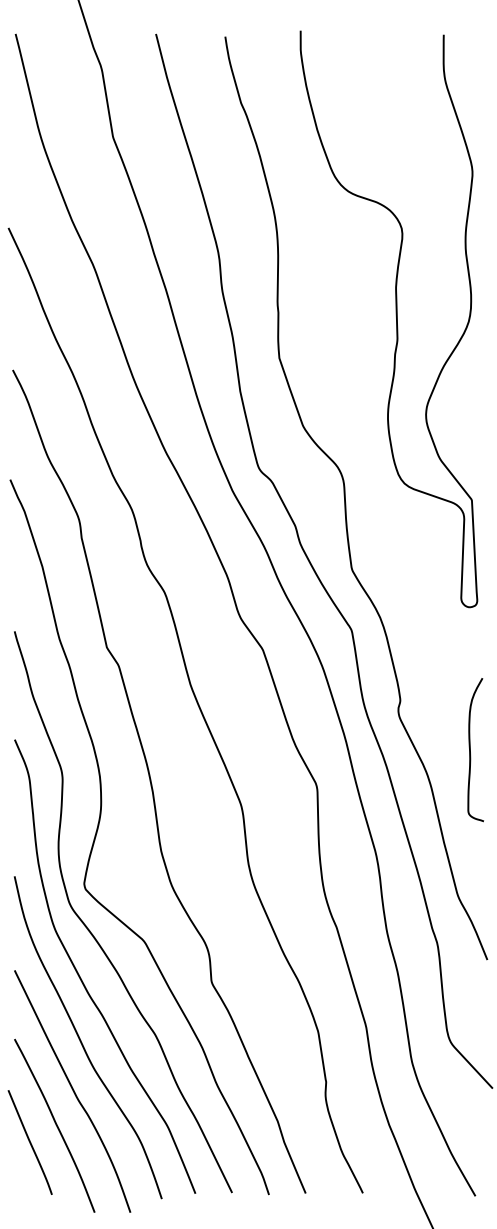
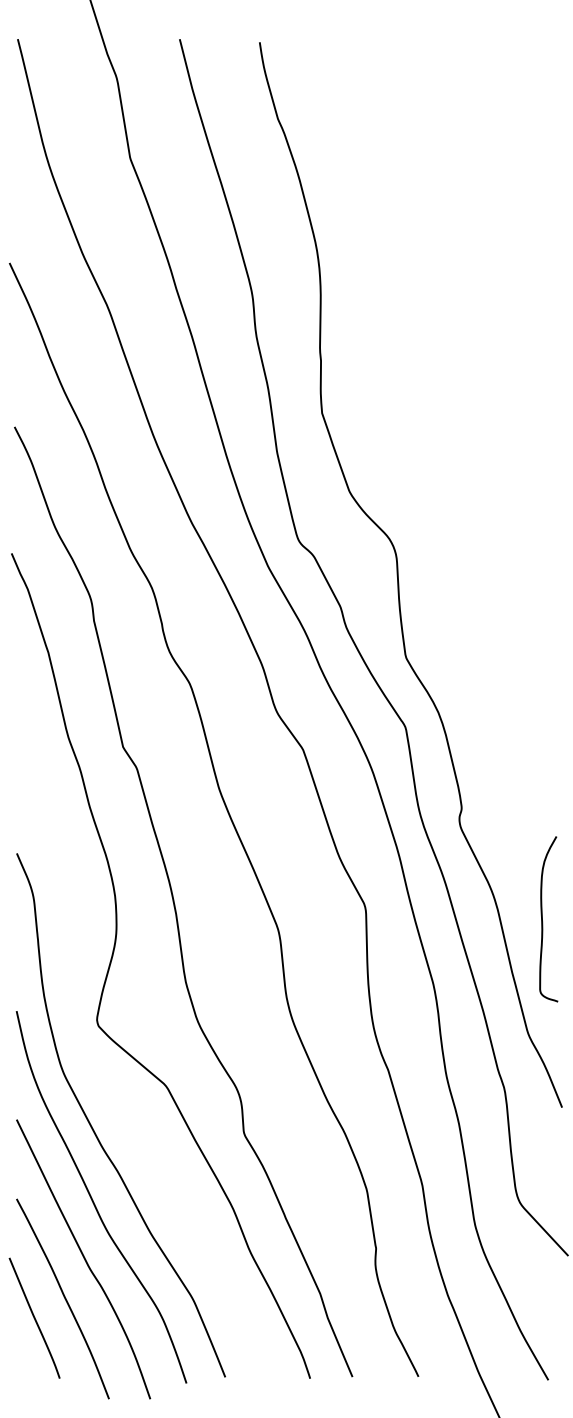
curve: (395, 319) -> (456, 368), removed
curve: (471, 752) -> (543, 922), moved
curve: (94, 935) -> (108, 1079), removed

